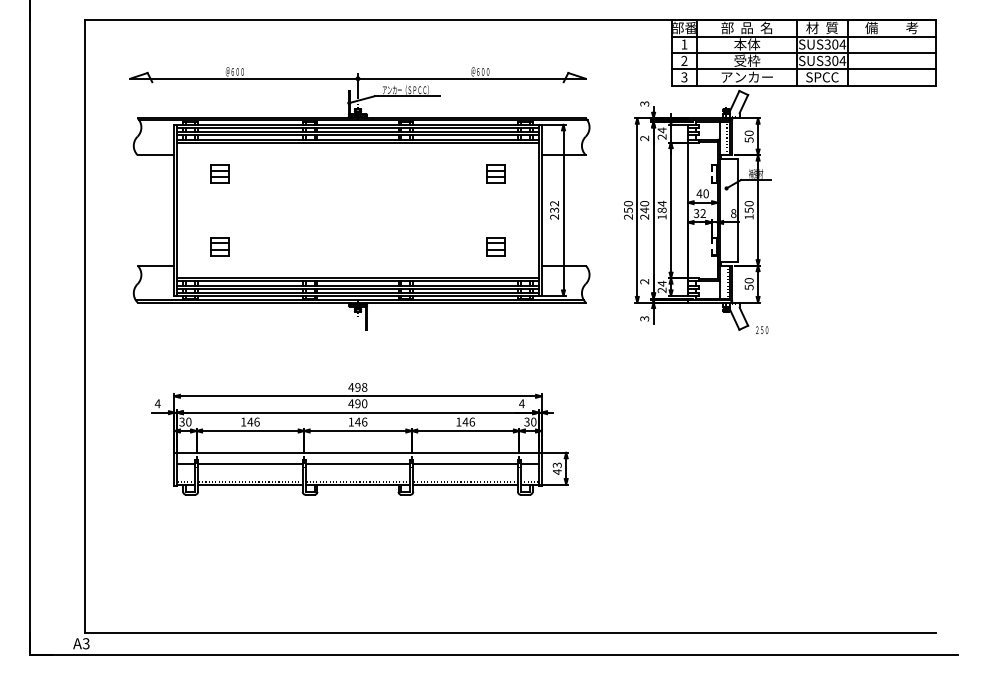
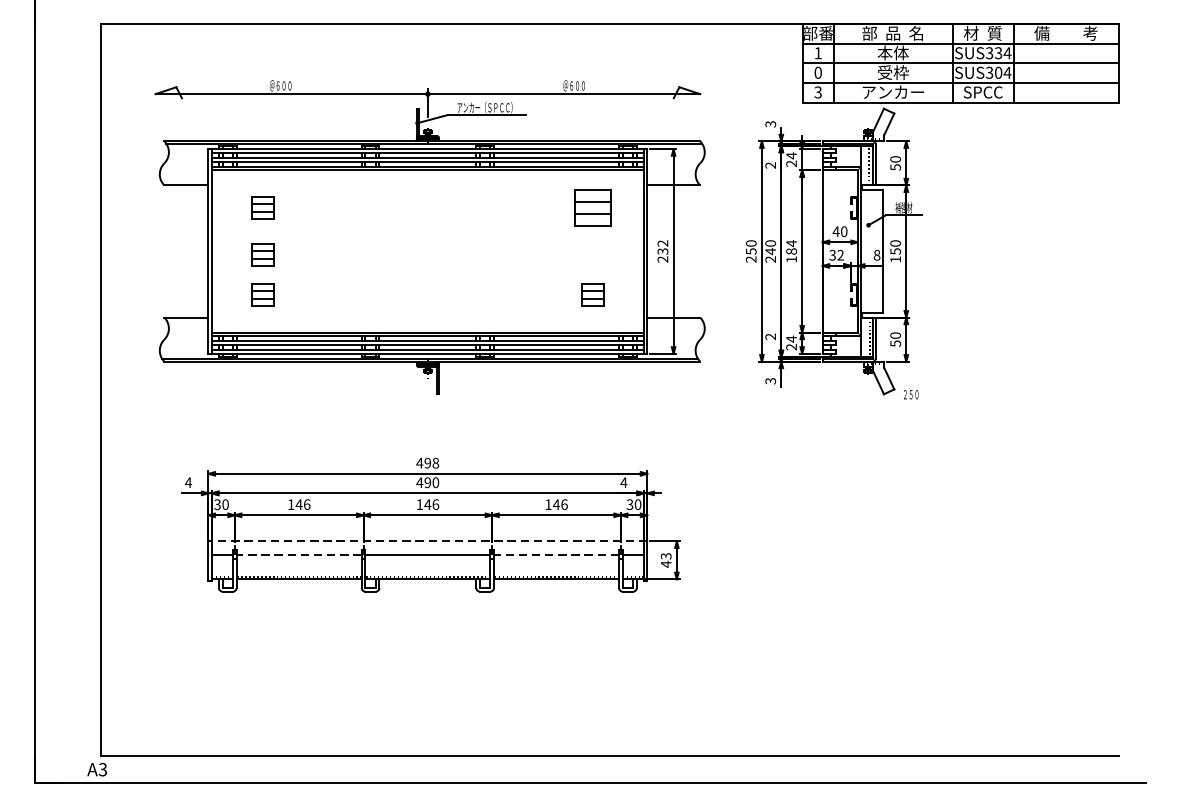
text: (835, 44) -> (998, 53), SUS304 -> SUS334
text: (684, 61) -> (818, 73), 2 -> 0
part: (495, 173) -> (592, 207), size x1.6
part: (219, 212) -> (262, 254), added
line: (357, 452) -> (427, 541), solid -> dashed
line: (249, 463) -> (298, 554), solid -> dashed
line: (465, 463) -> (556, 554), solid -> dashed

